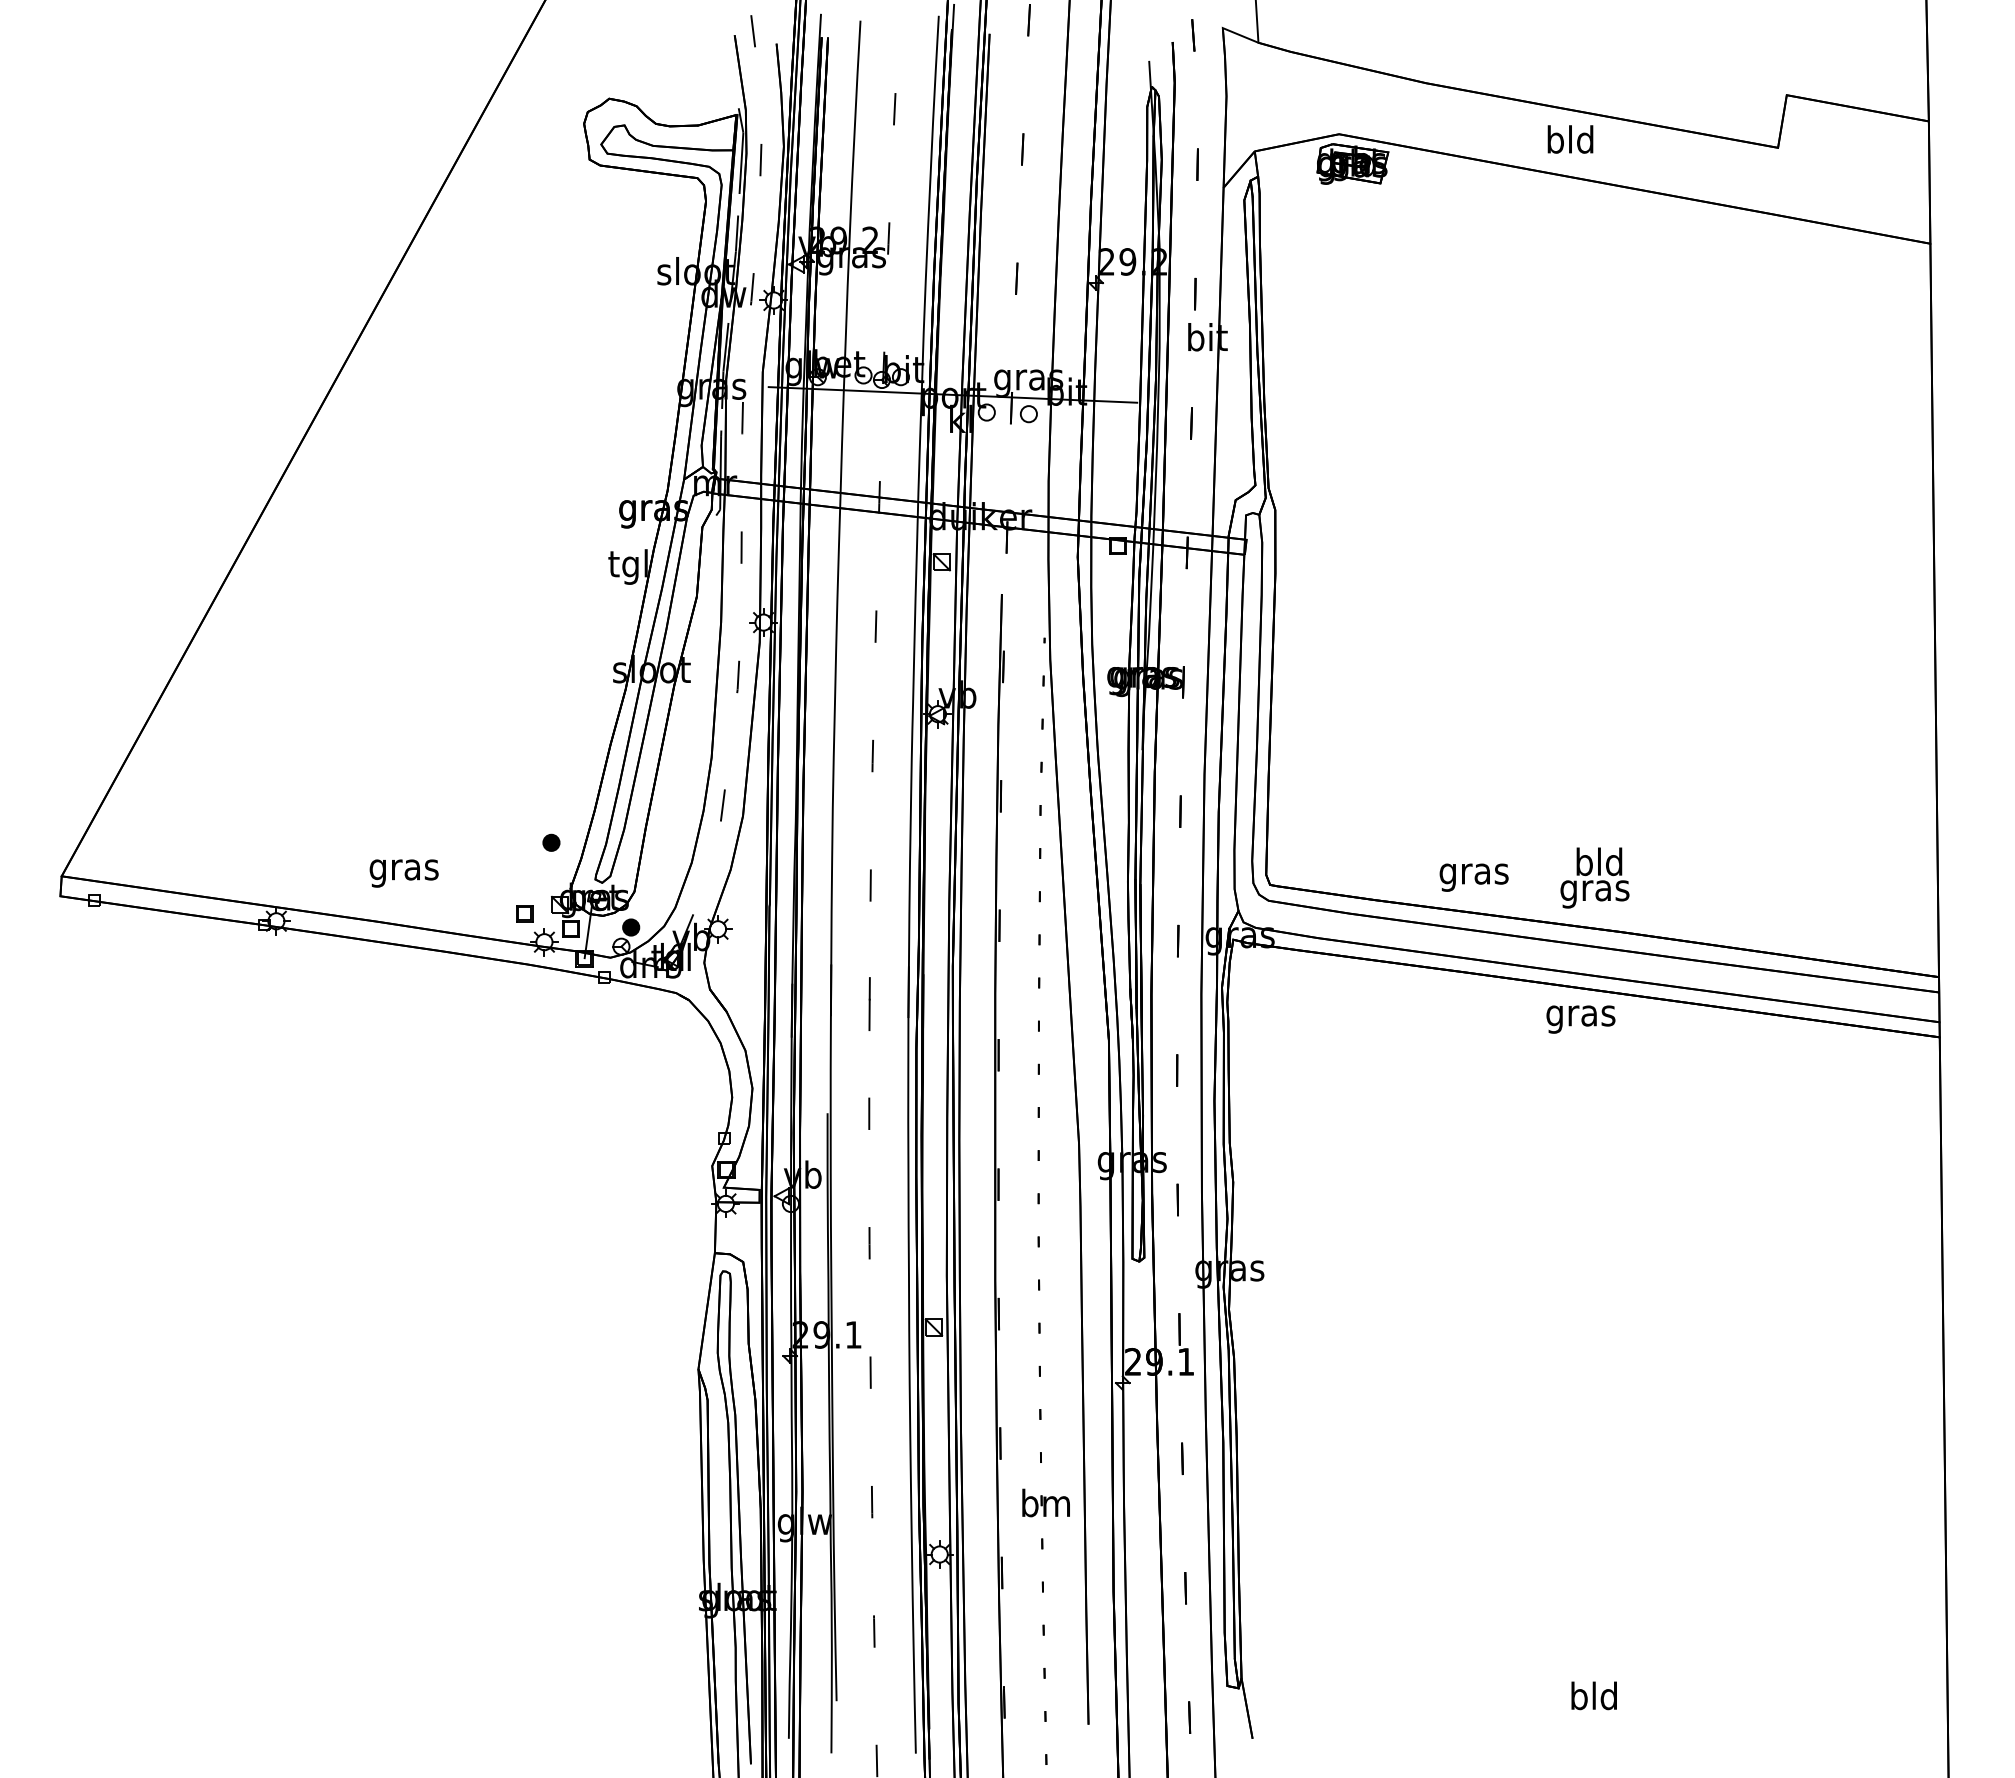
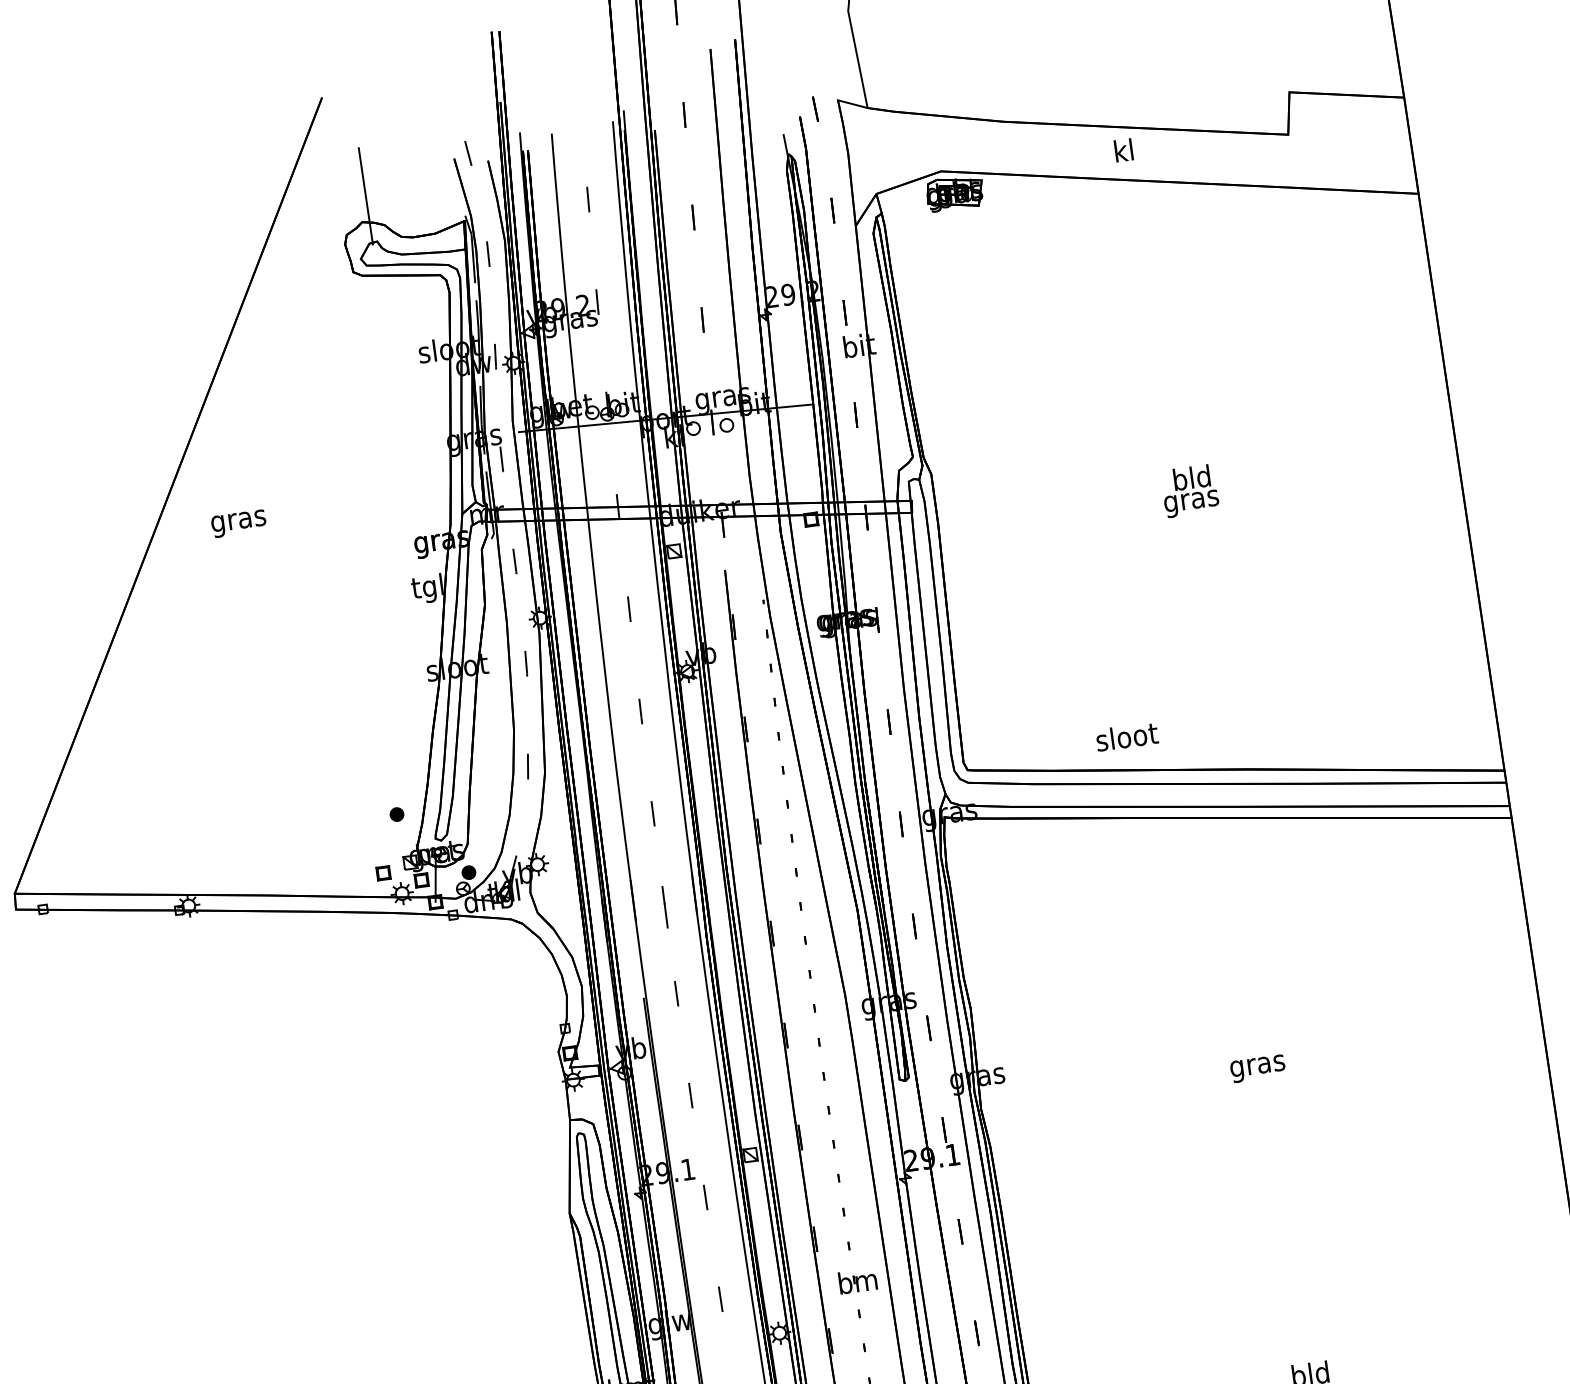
line: (617, 67) -> (365, 196), added
text: (1570, 139) -> (1123, 150), bld -> kl
text: (403, 873) -> (238, 523), moved
text: (1474, 873) -> (1127, 739), gras -> sloot
text: (1594, 877) -> (1189, 490), moved
text: (1580, 1019) -> (1257, 1068), moved

